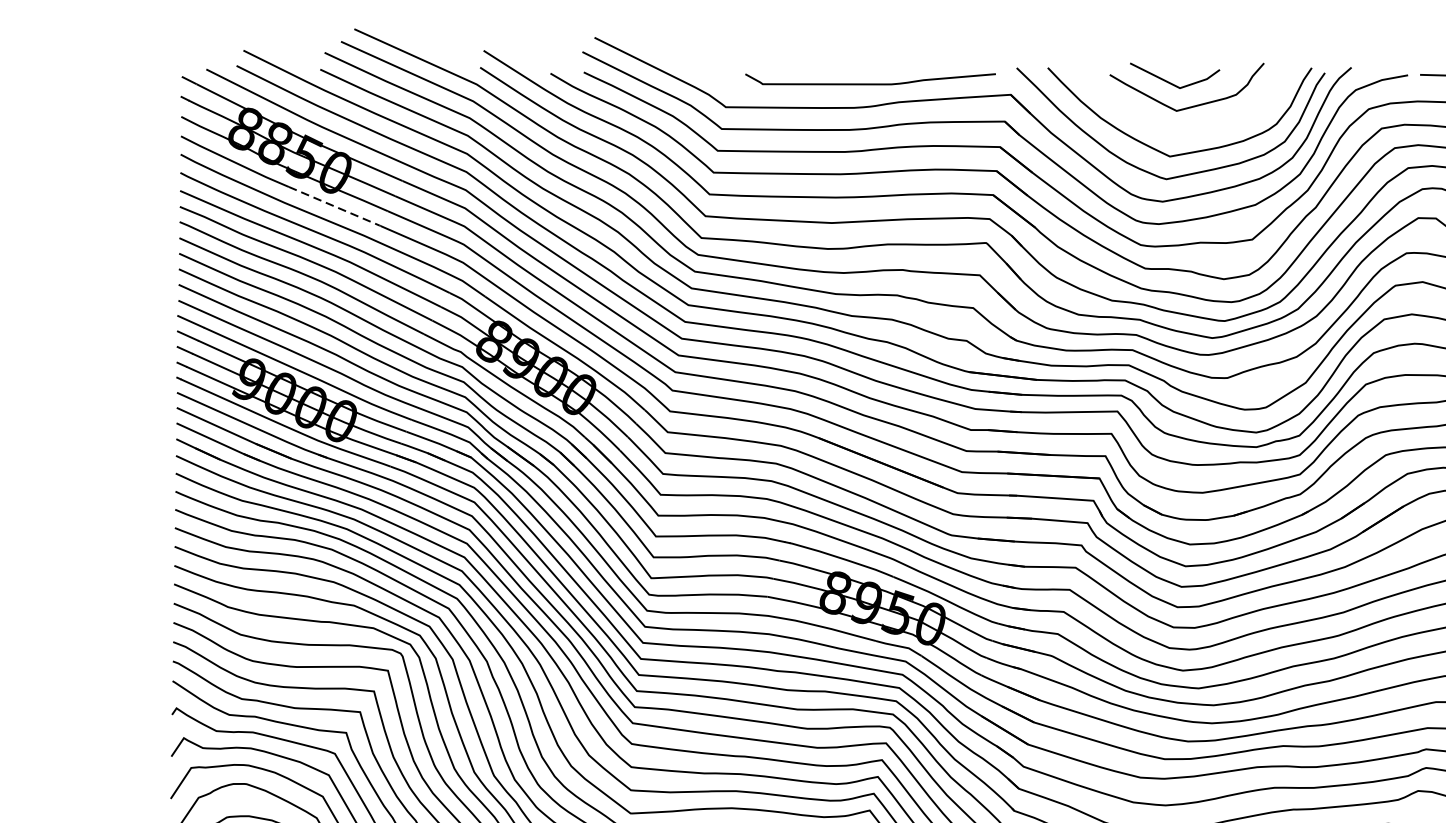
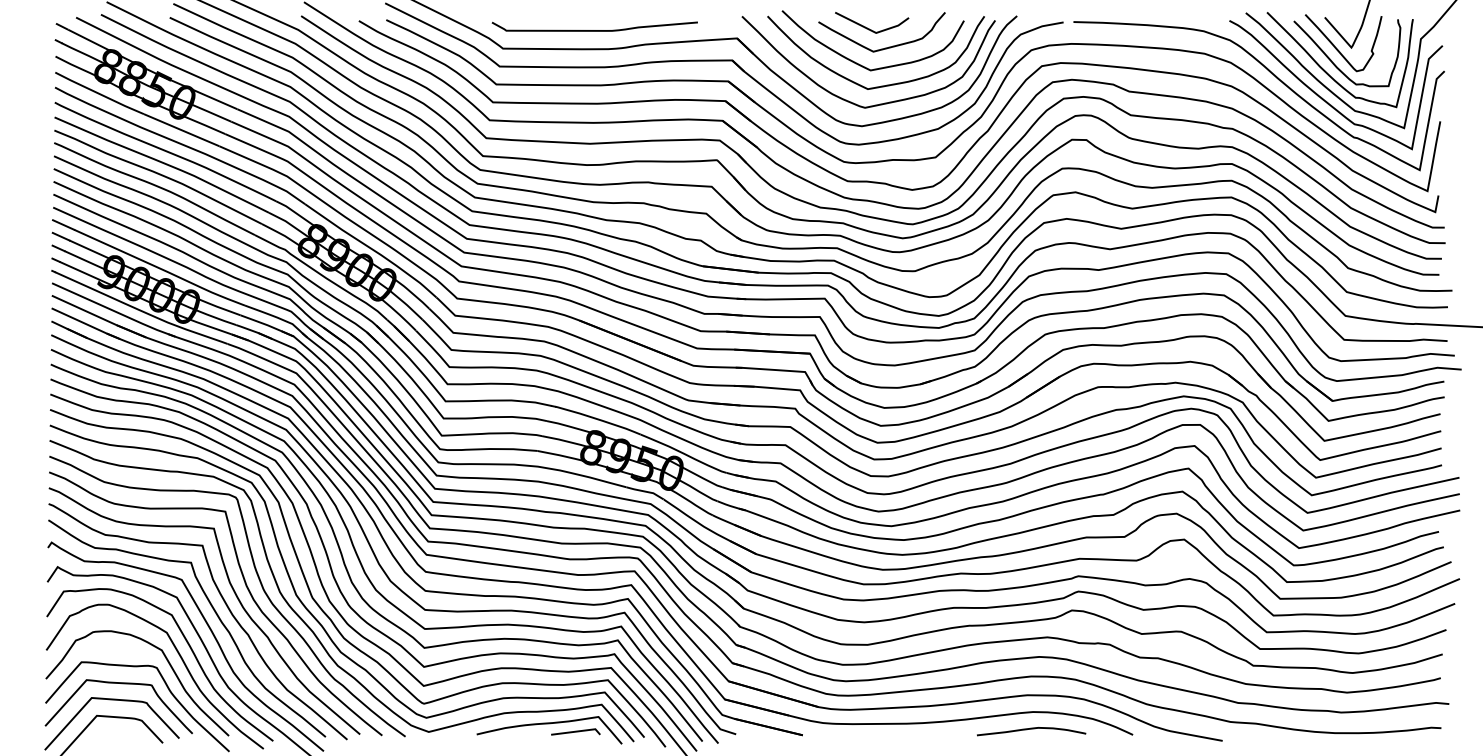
curve: (870, 83) -> (594, 30), moved
curve: (1160, 126) -> (860, 64), added
line: (335, 206) -> (182, 130), dashed -> solid

